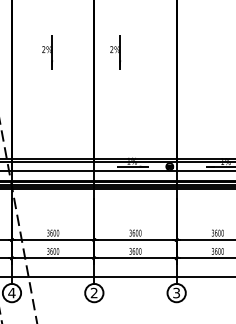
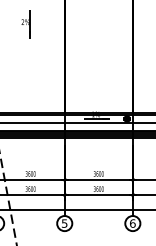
part: (115, 52) -> (82, 24), removed
text: (94, 292) -> (64, 223), 2 -> 5
text: (176, 292) -> (132, 223), 3 -> 6

